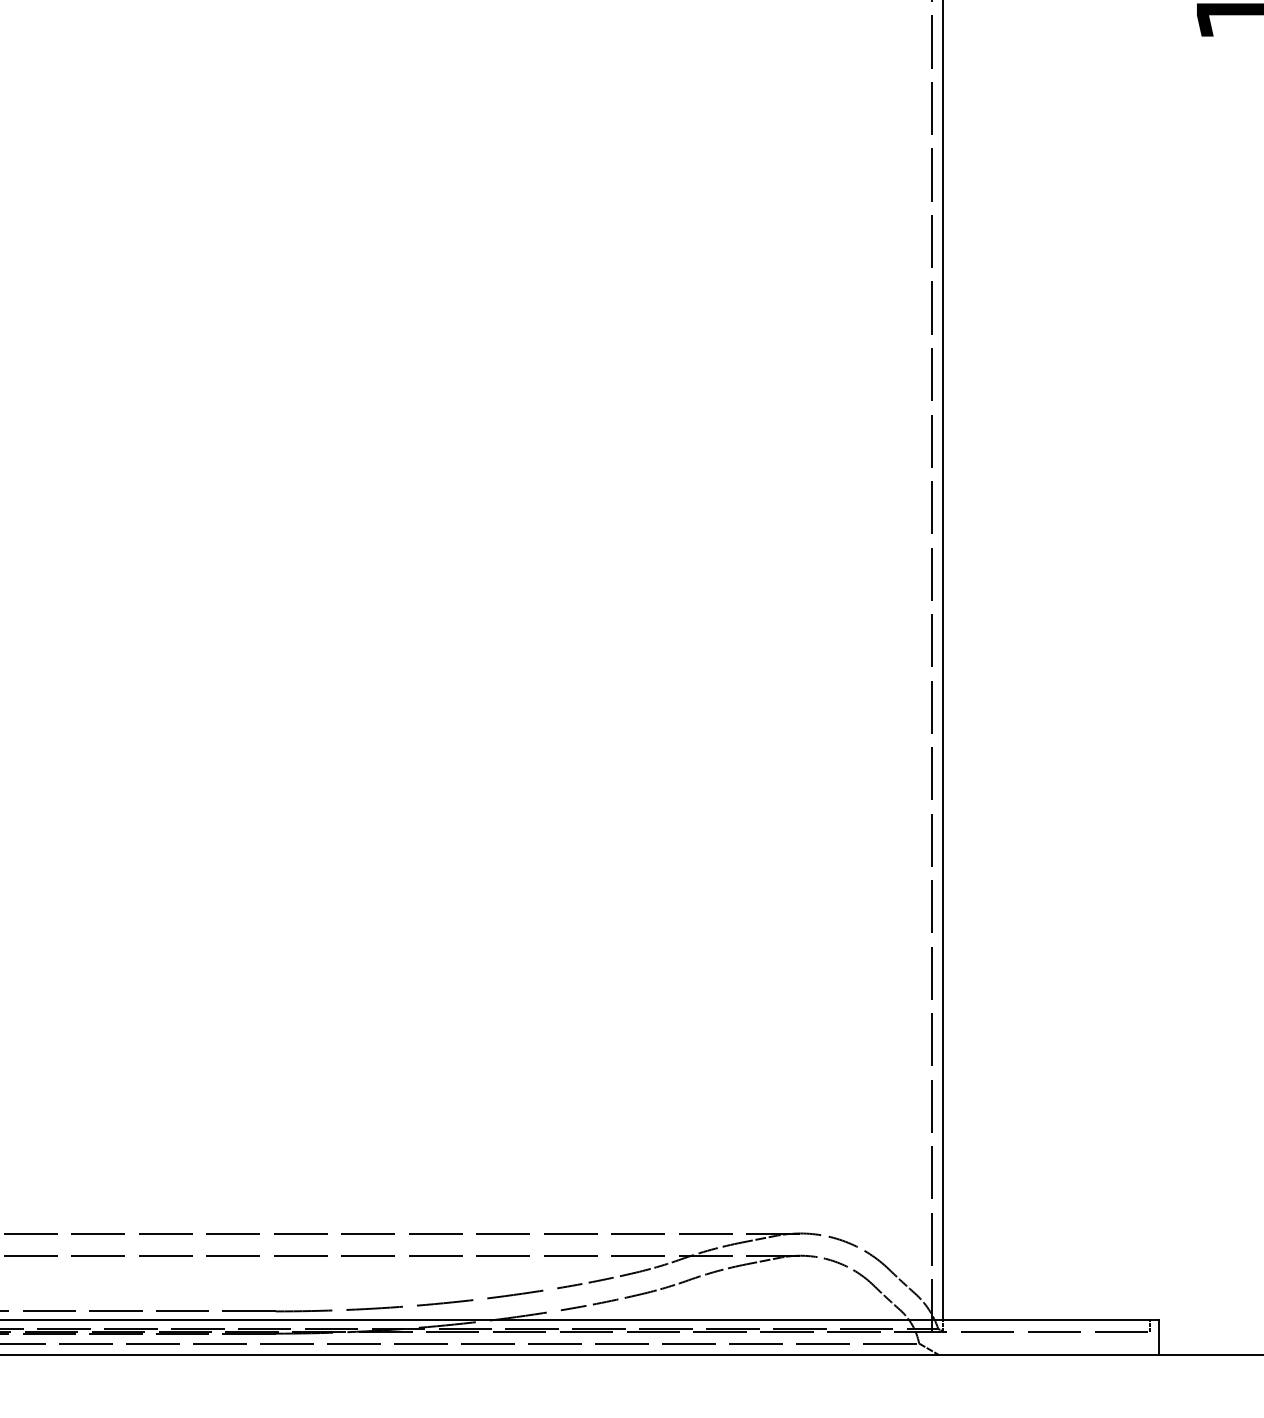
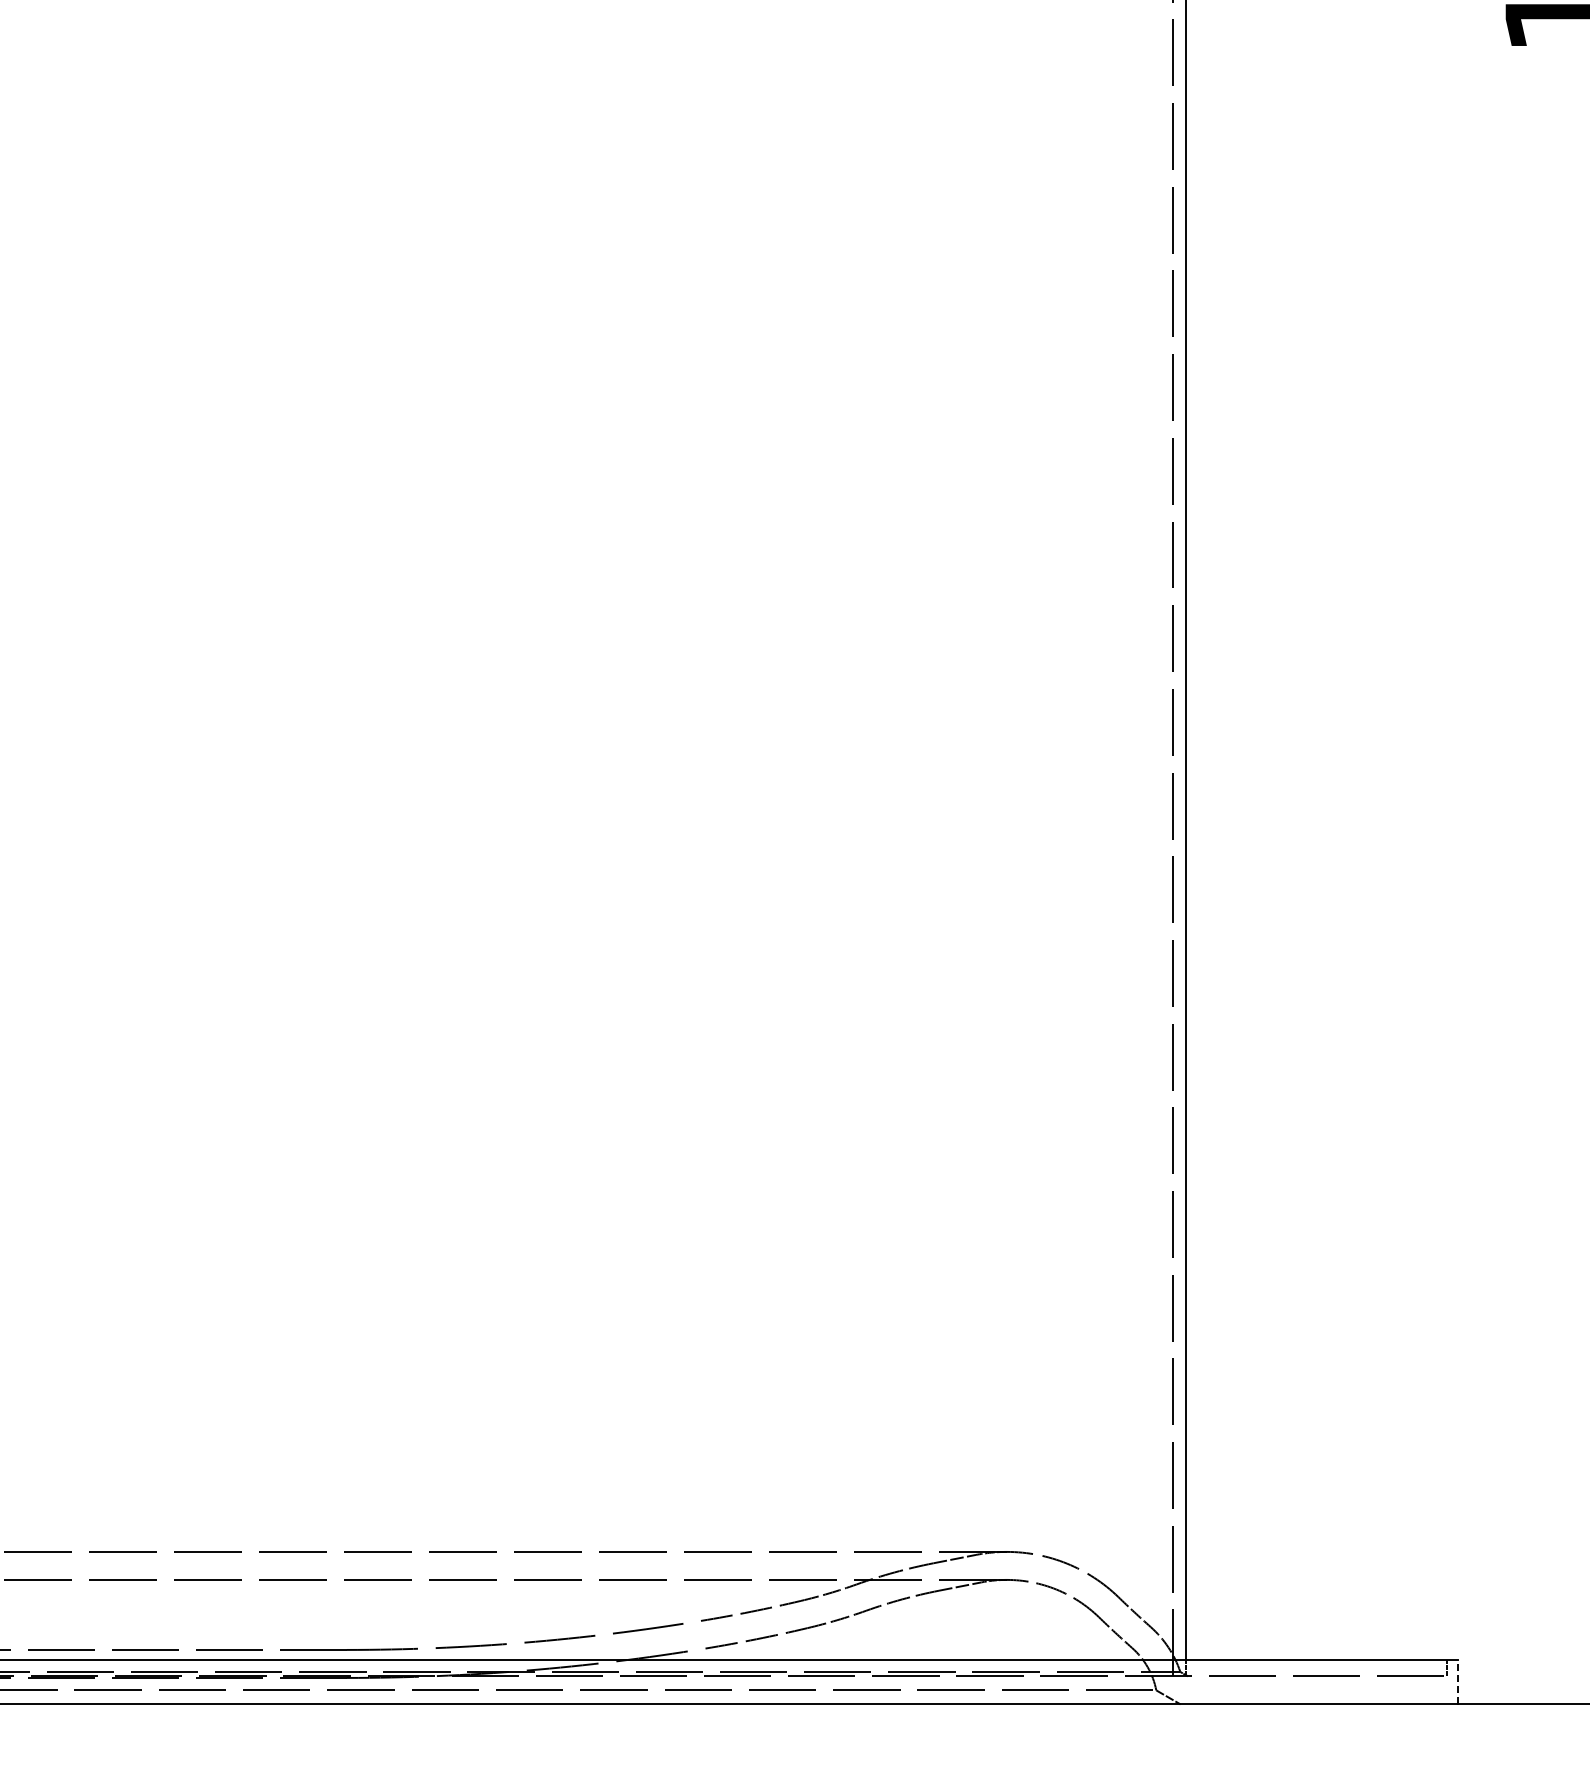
line: (1159, 1336) -> (1458, 1681), solid -> dashed

